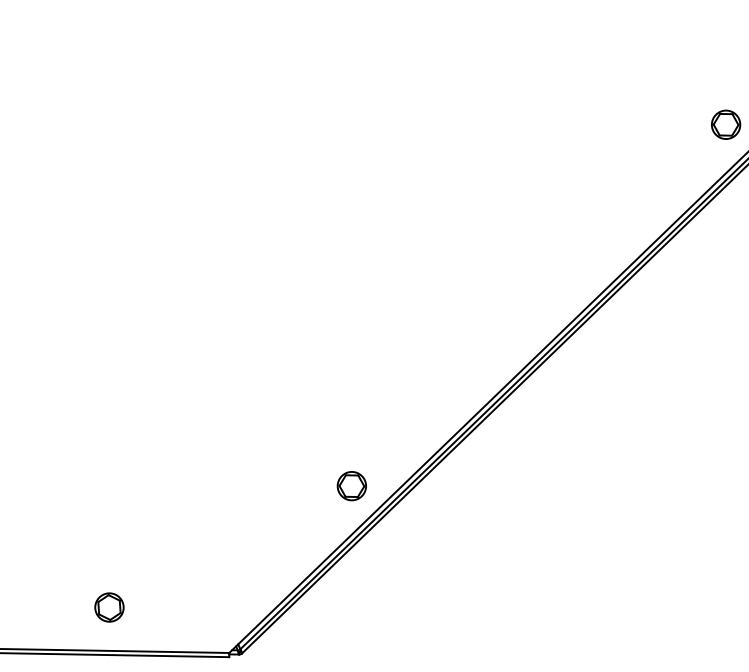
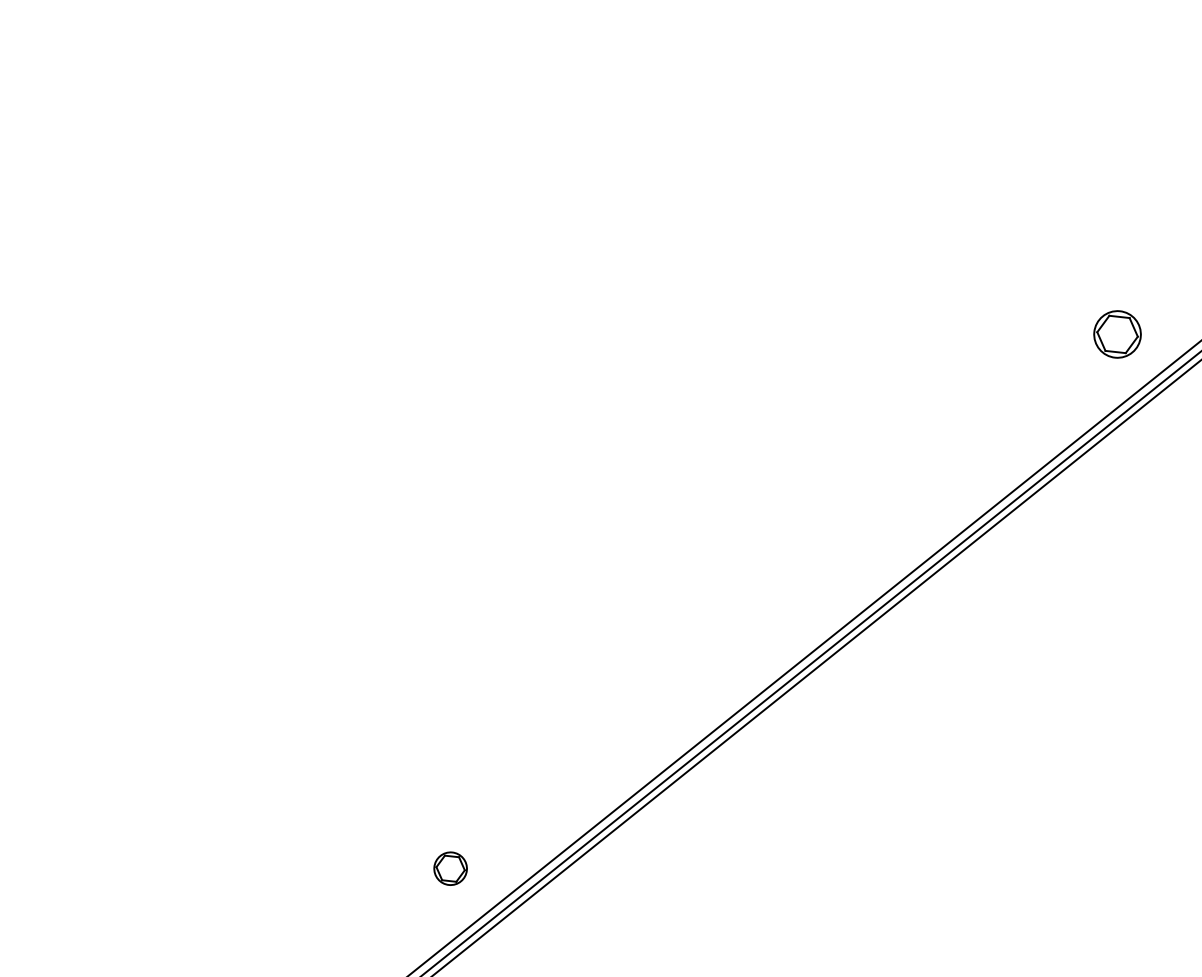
part: (351, 486) -> (450, 869), size x0.7

